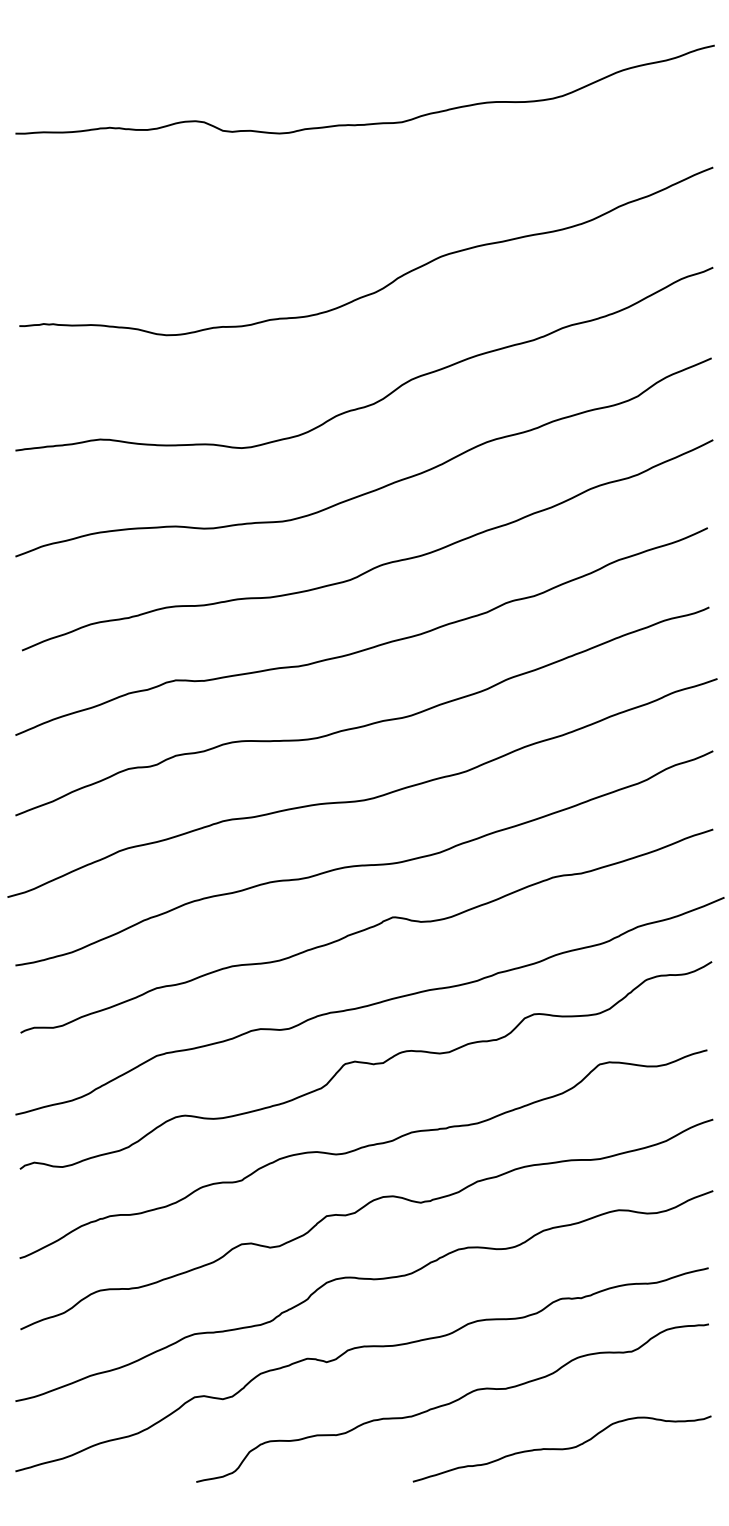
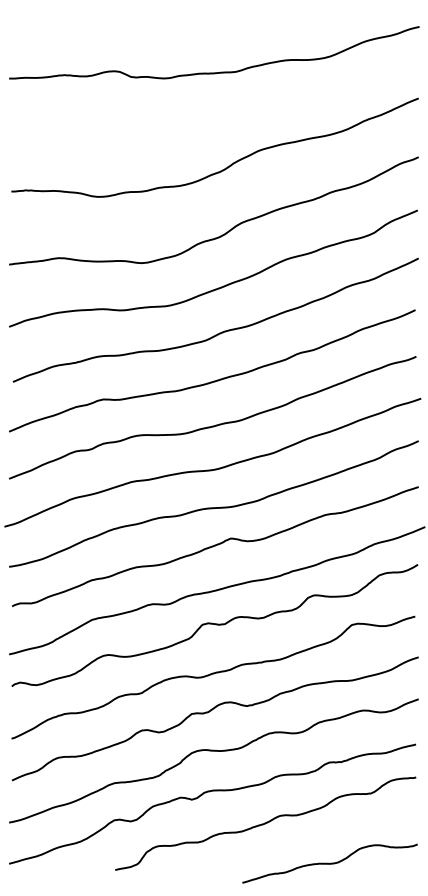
curve: (561, 1448) -> (329, 863), moved

